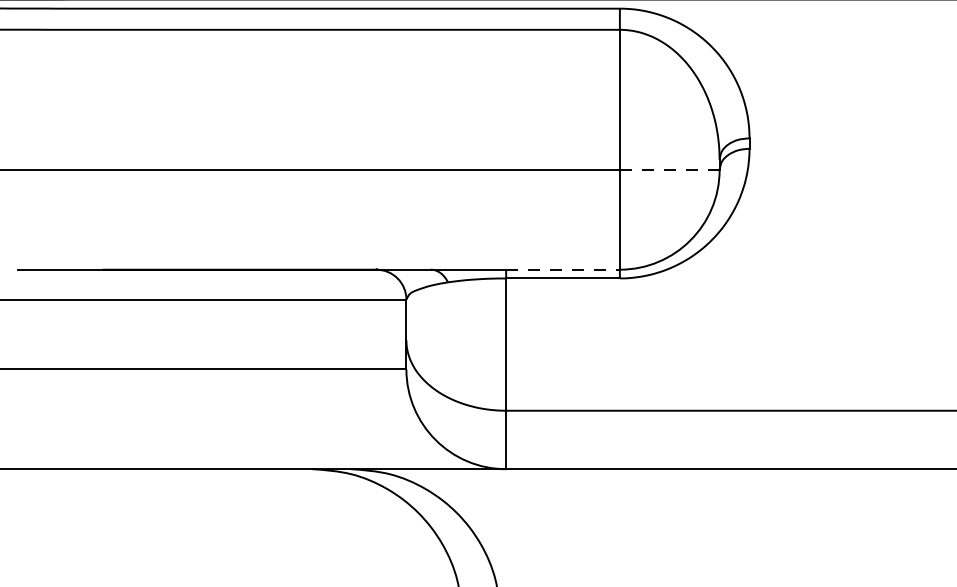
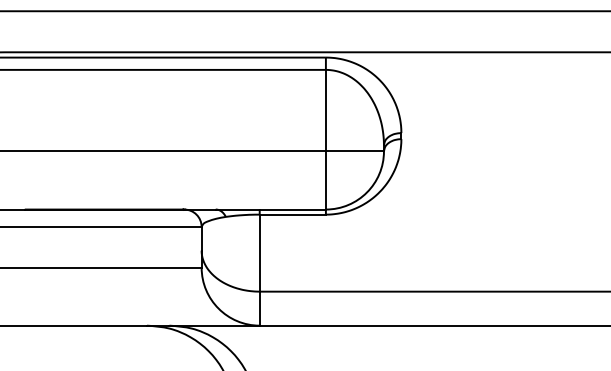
line: (670, 169) -> (355, 151), dashed -> solid
line: (564, 269) -> (293, 209), dashed -> solid

